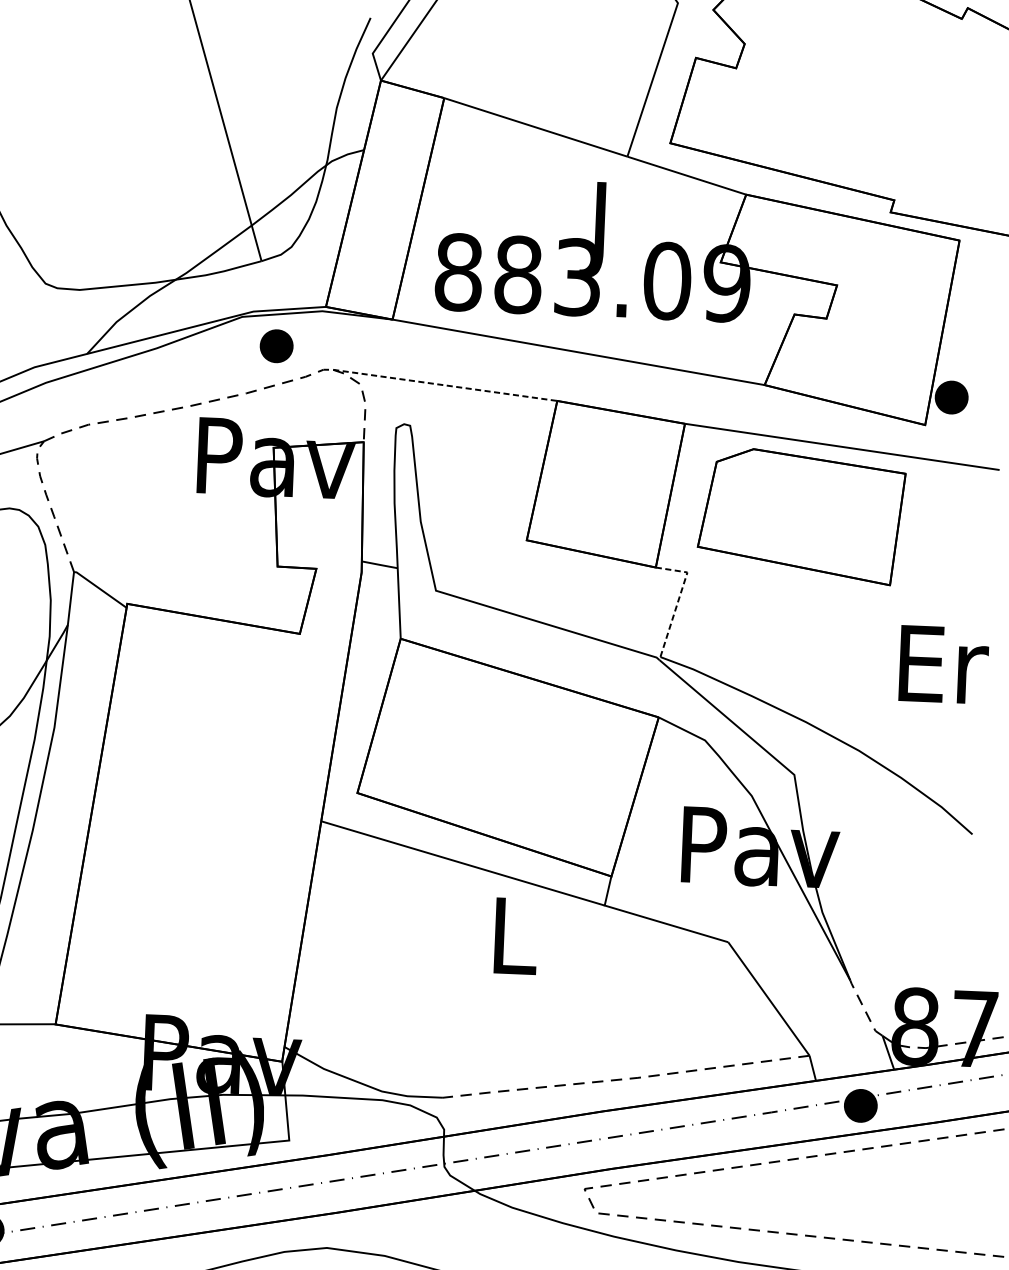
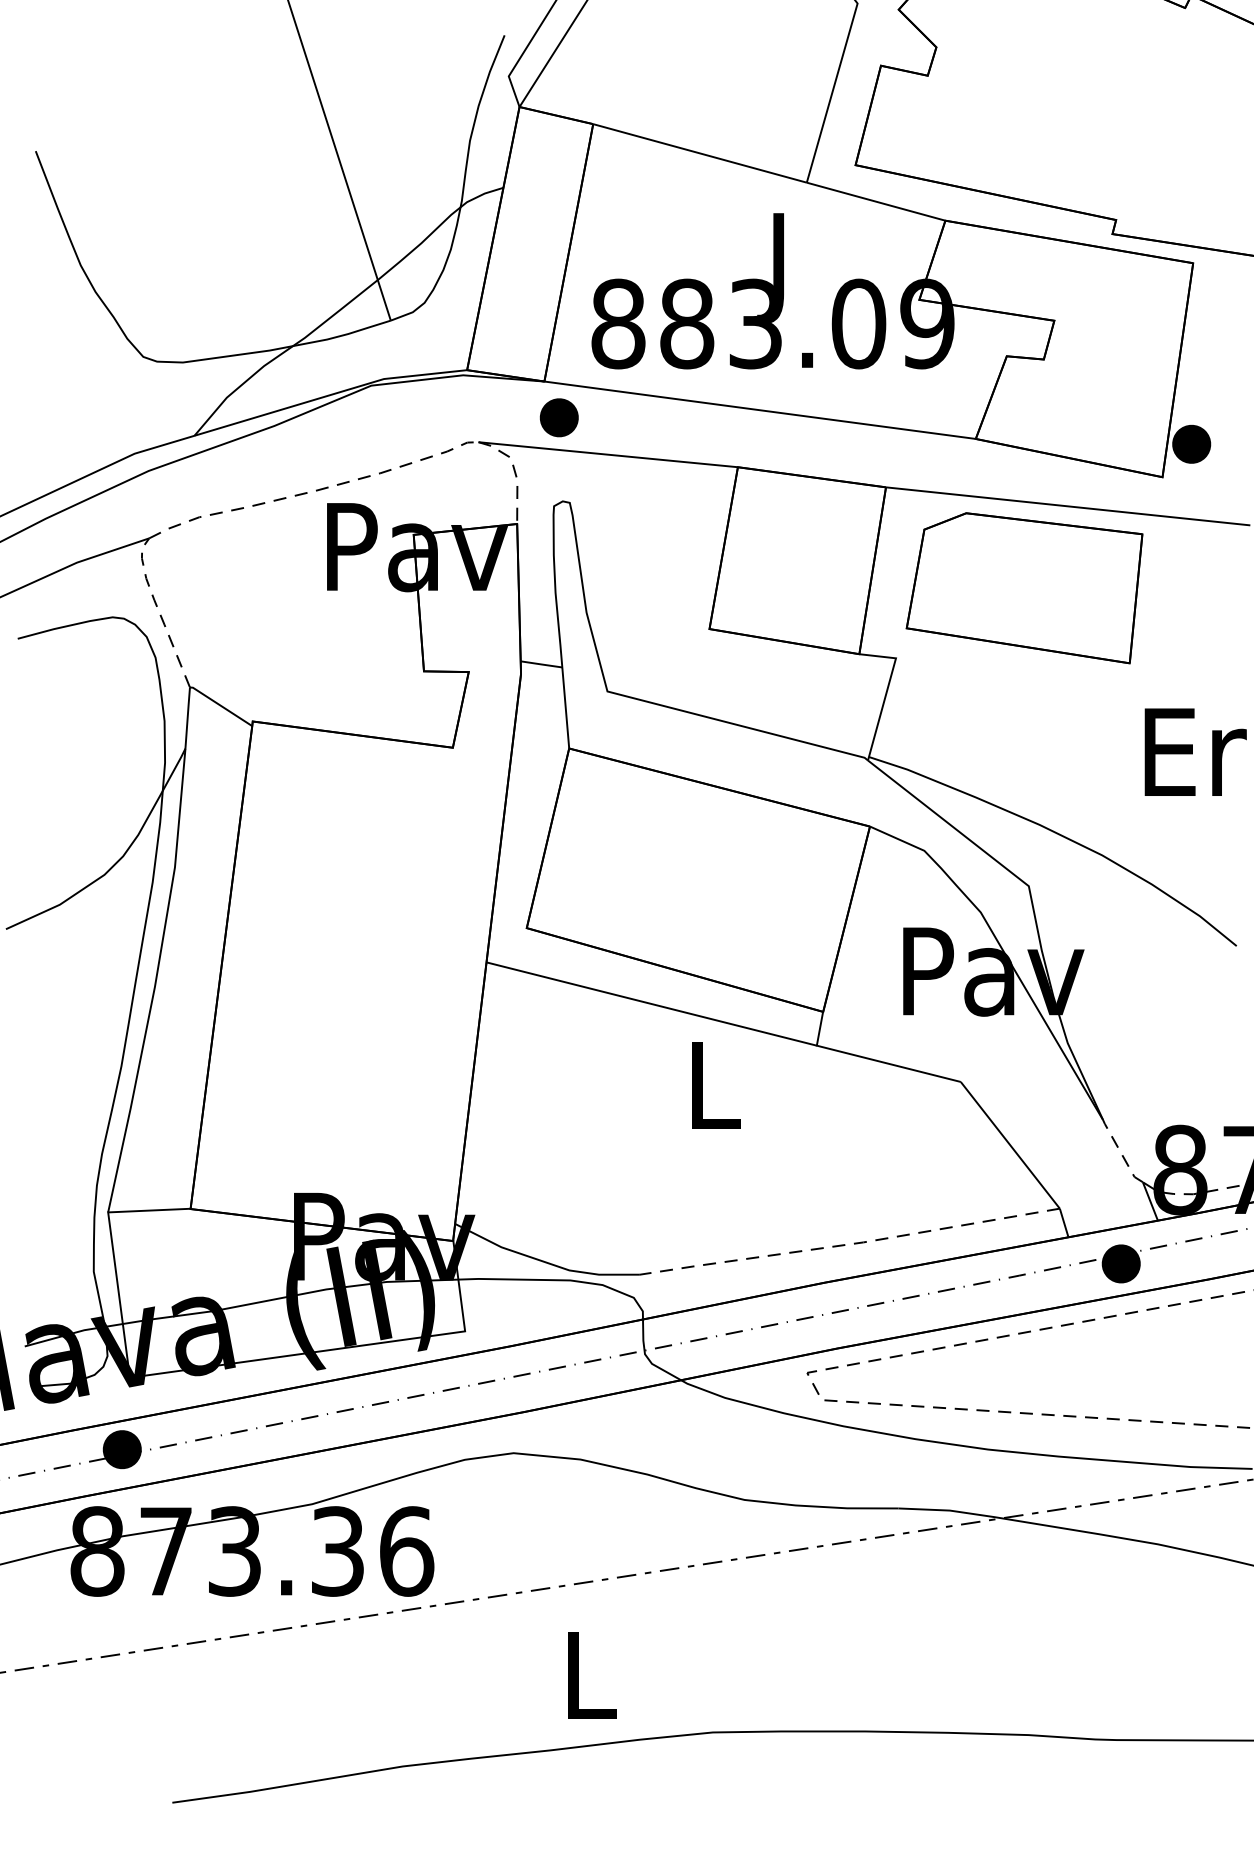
part: (275, 345) -> (558, 417), moved
line: (445, 385) -> (608, 454), dashed -> solid
line: (678, 600) -> (887, 691), dashed -> solid

